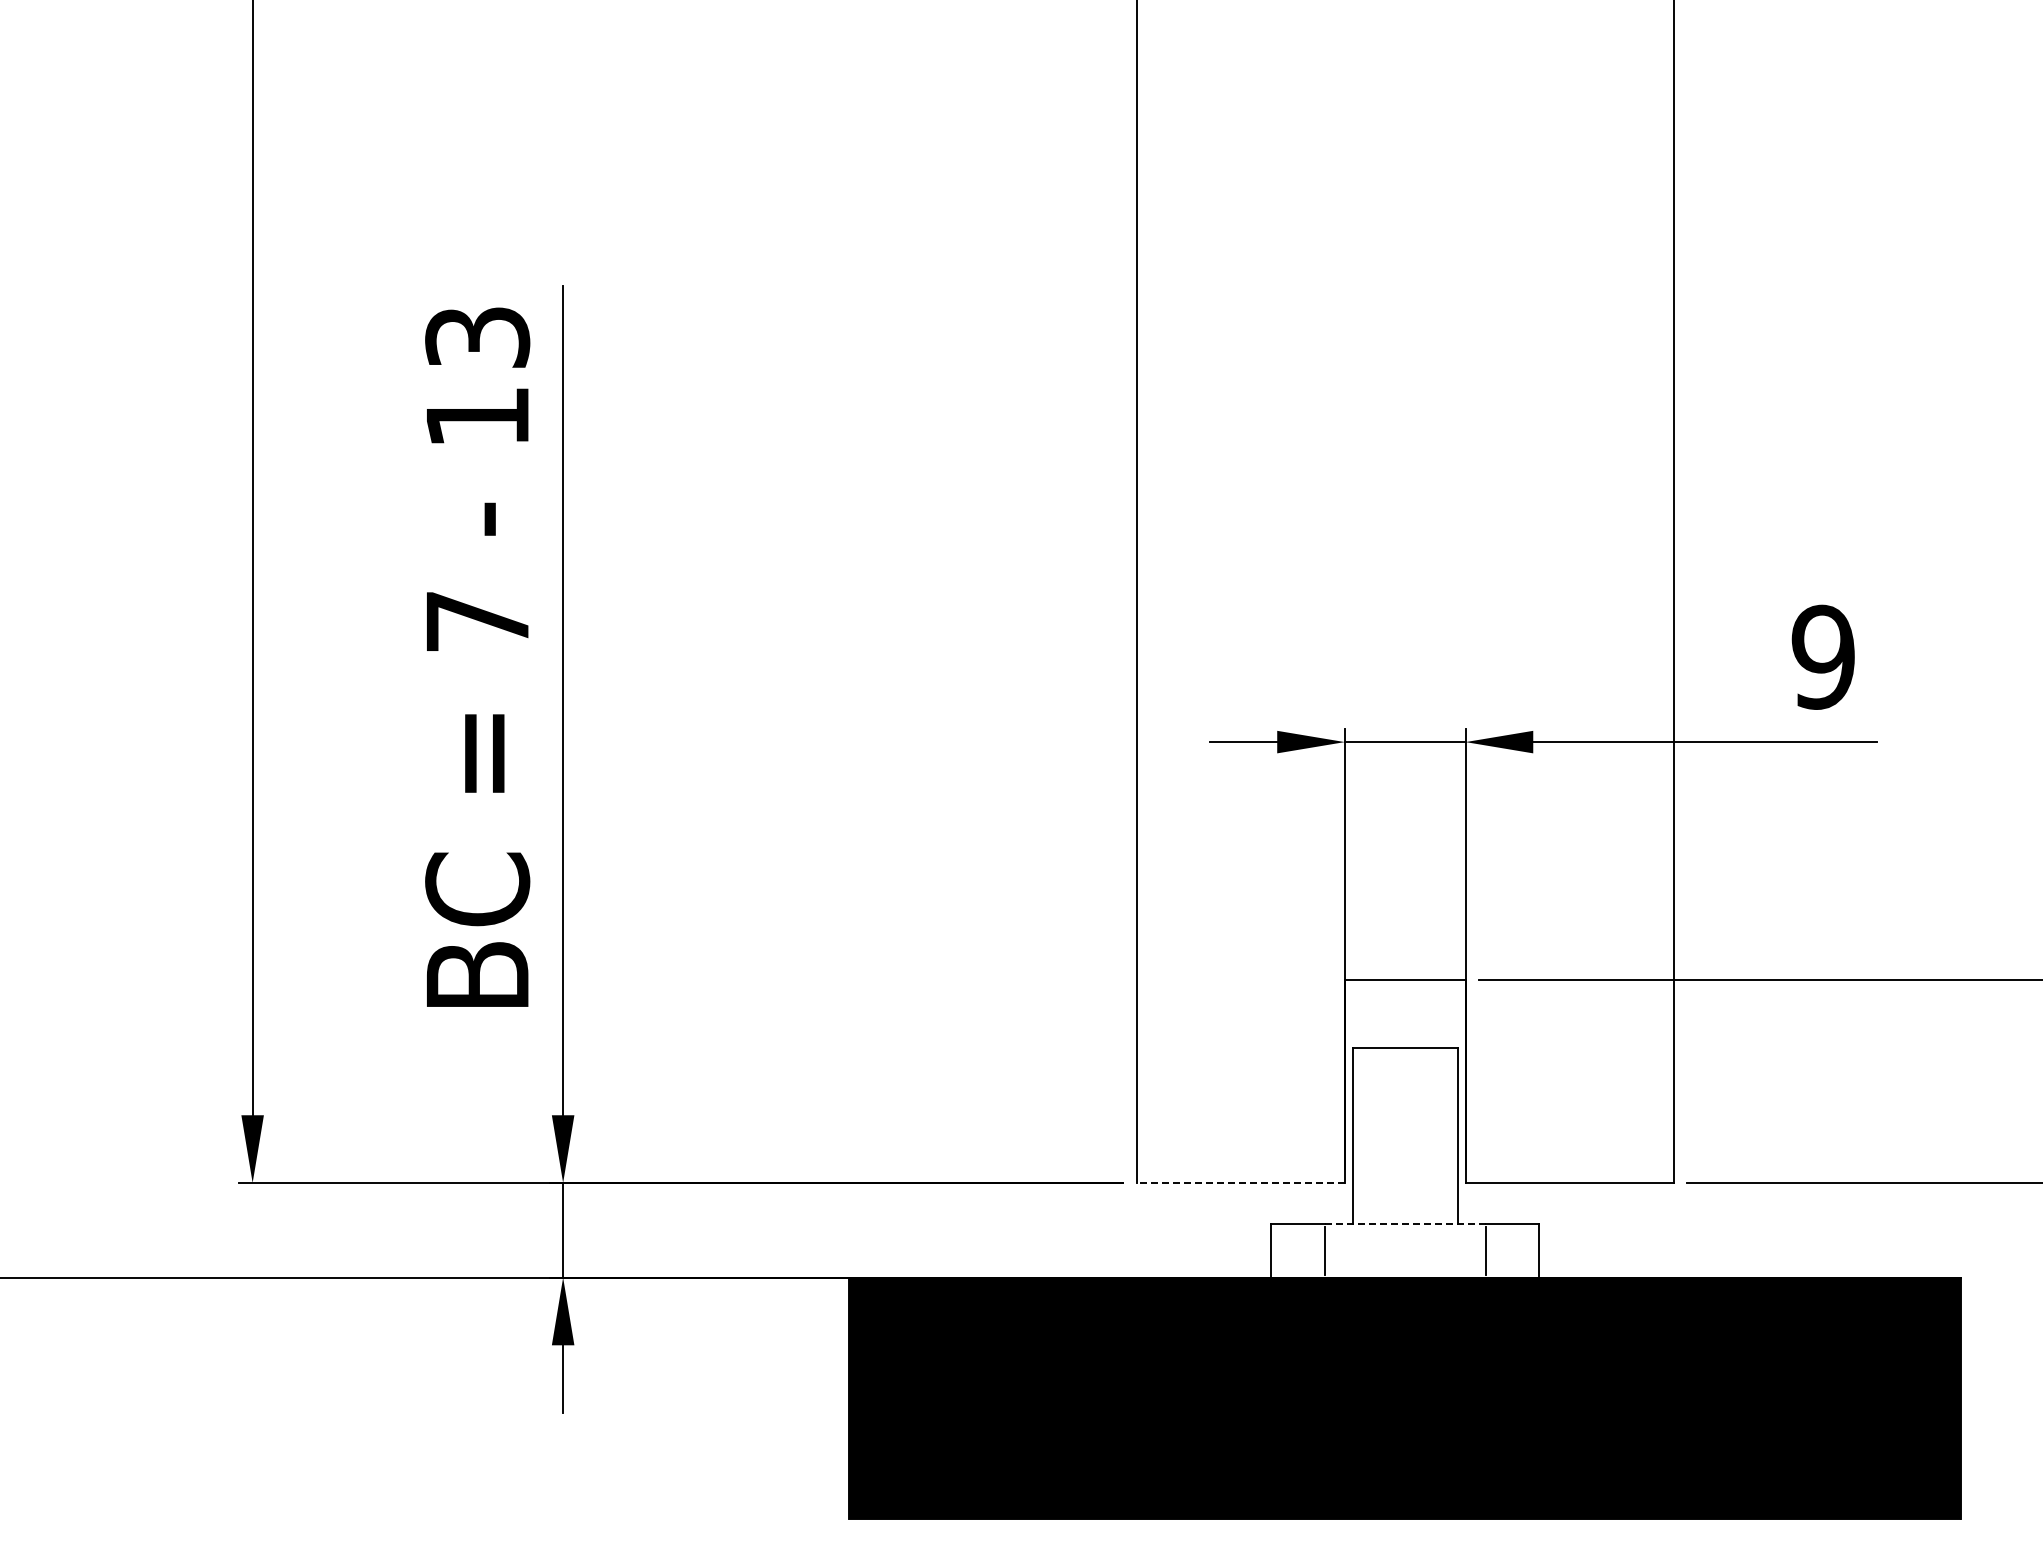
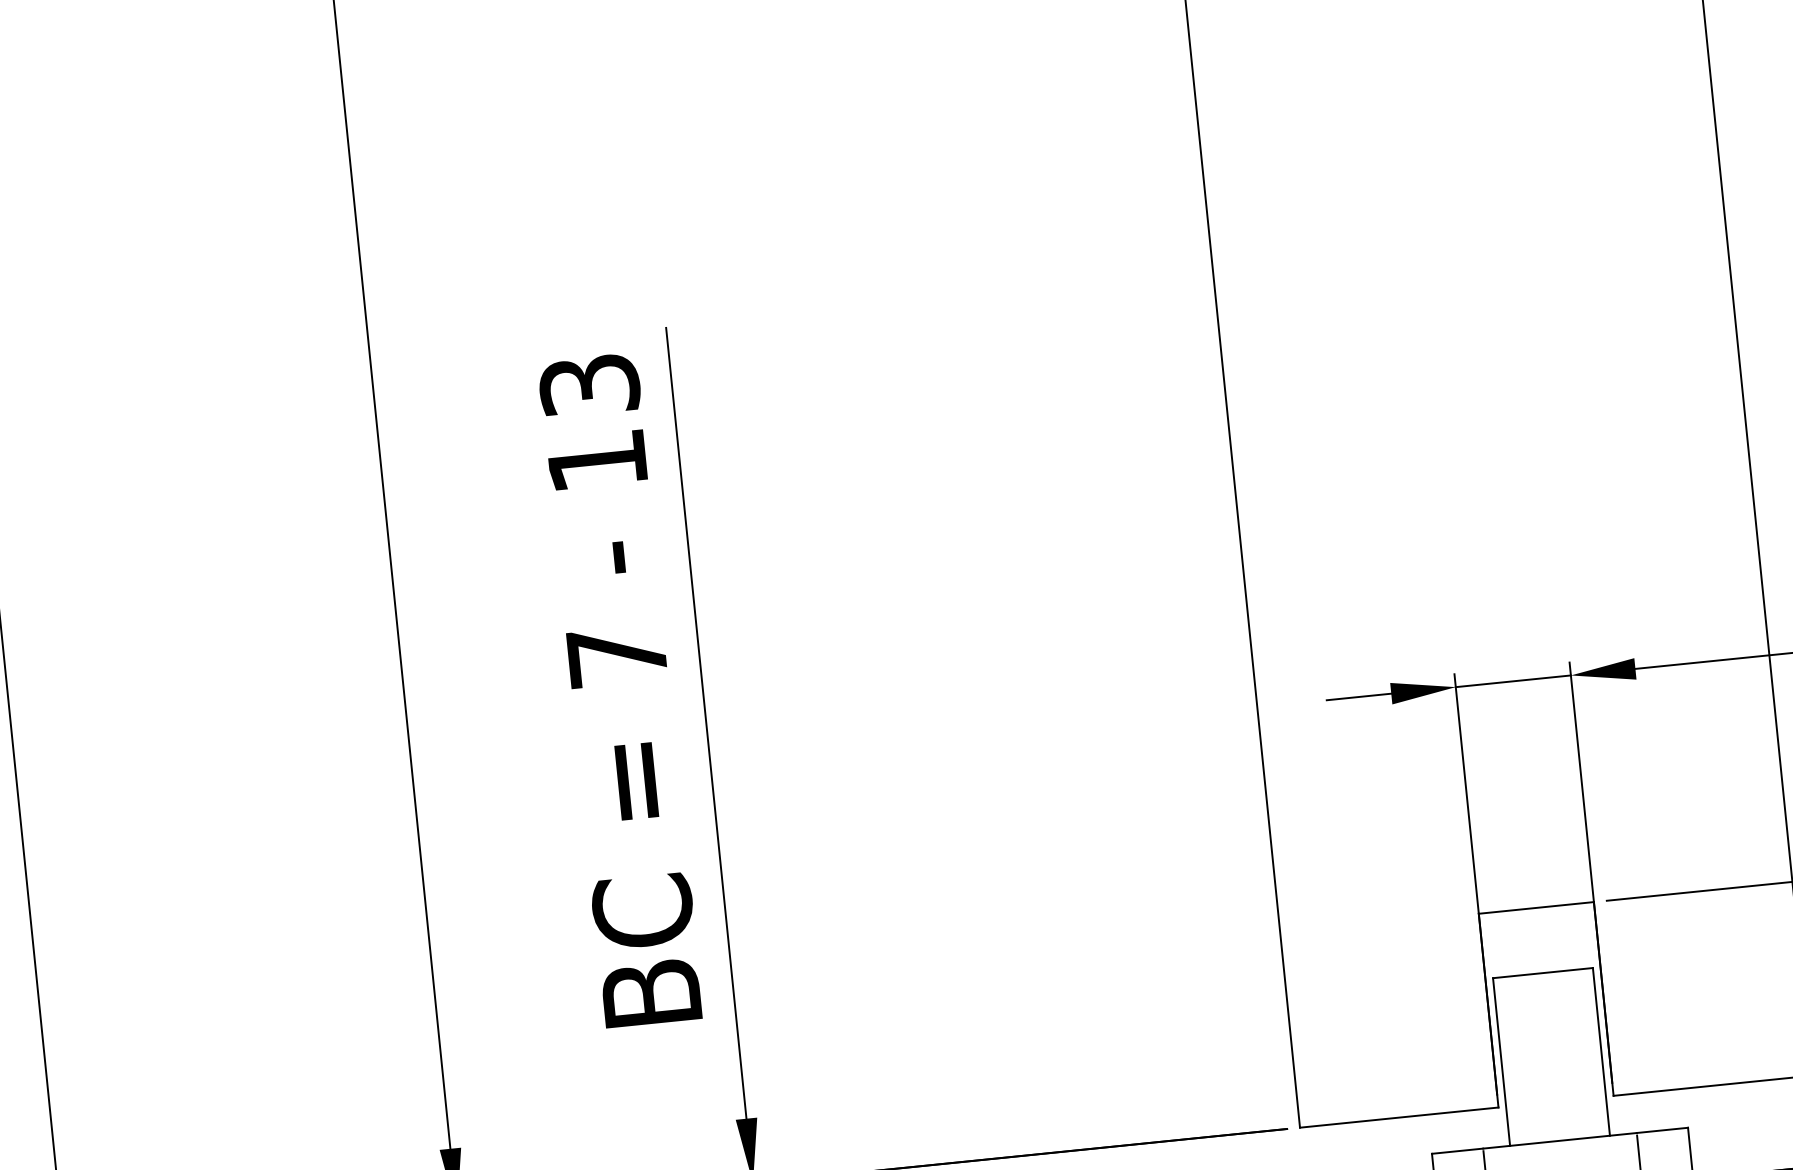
line: (1240, 1182) -> (1398, 1117), dashed -> solid
line: (1405, 1223) -> (1560, 1140), dashed -> solid

